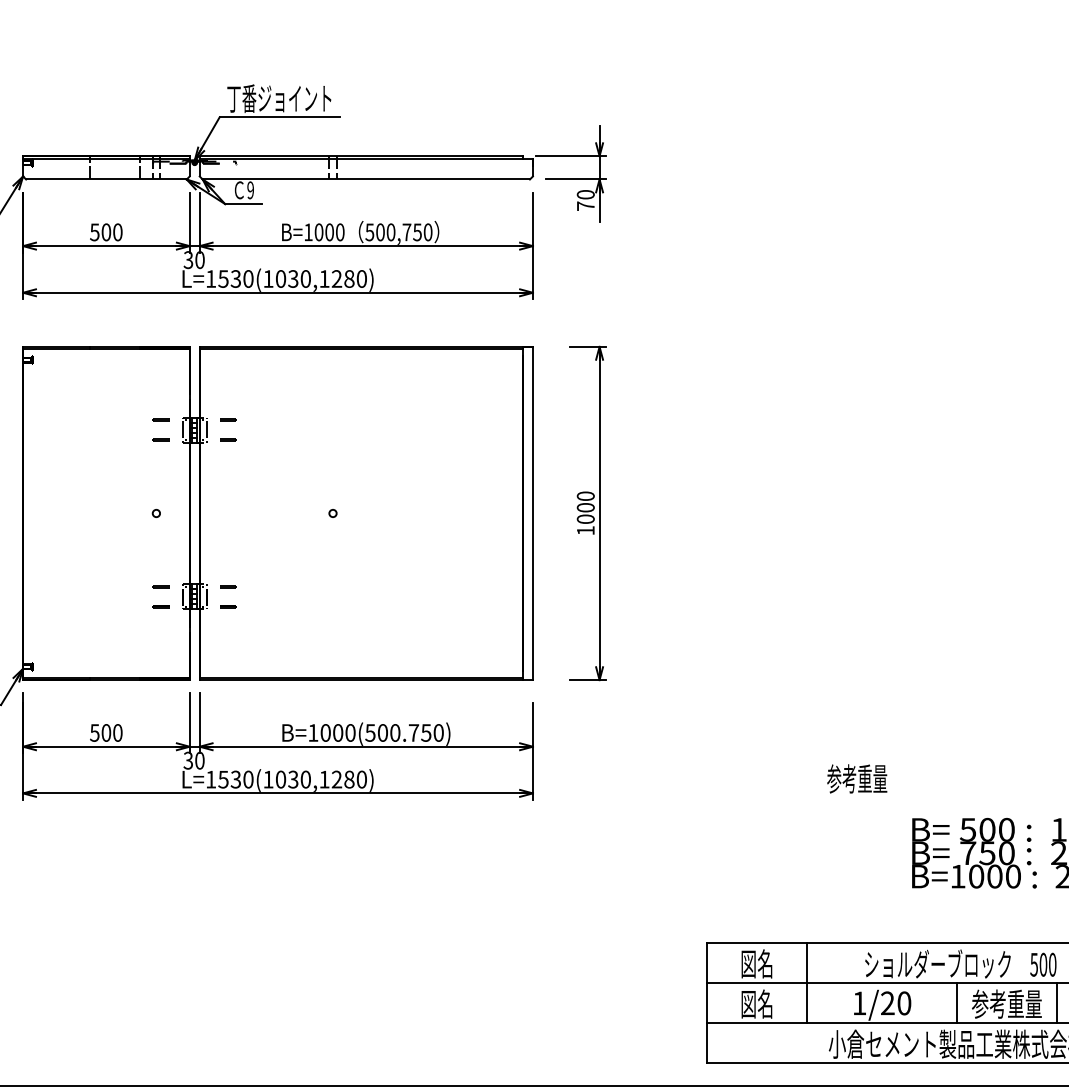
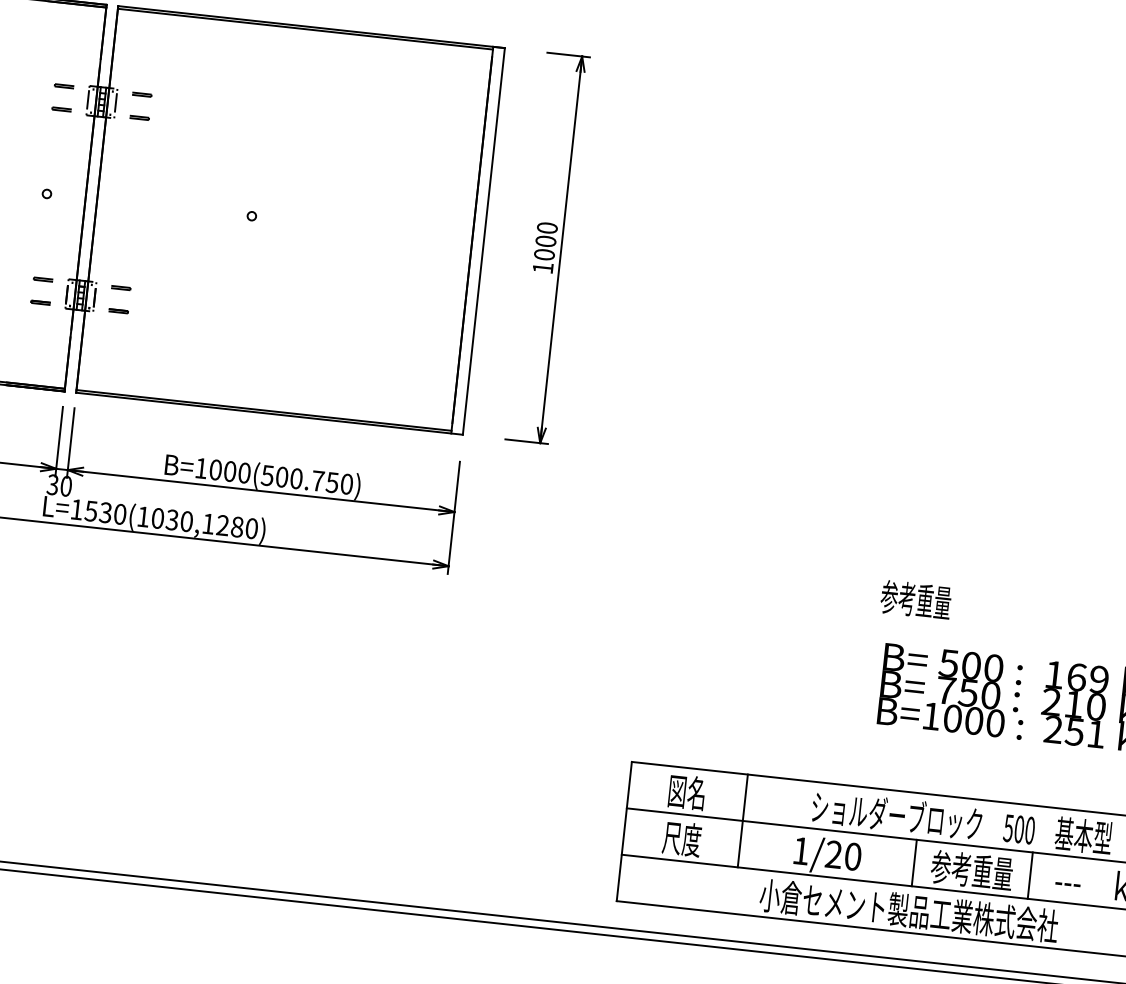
text: (857, 778) -> (916, 599), moved
text: (757, 1003) -> (682, 838), 図名 -> 尺度

